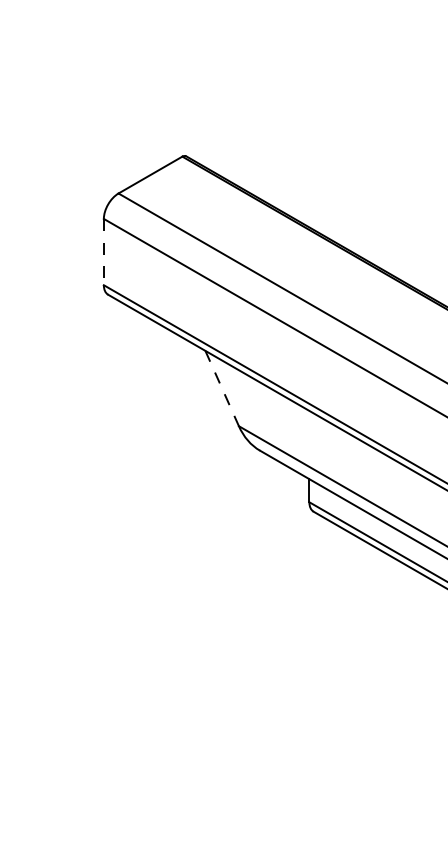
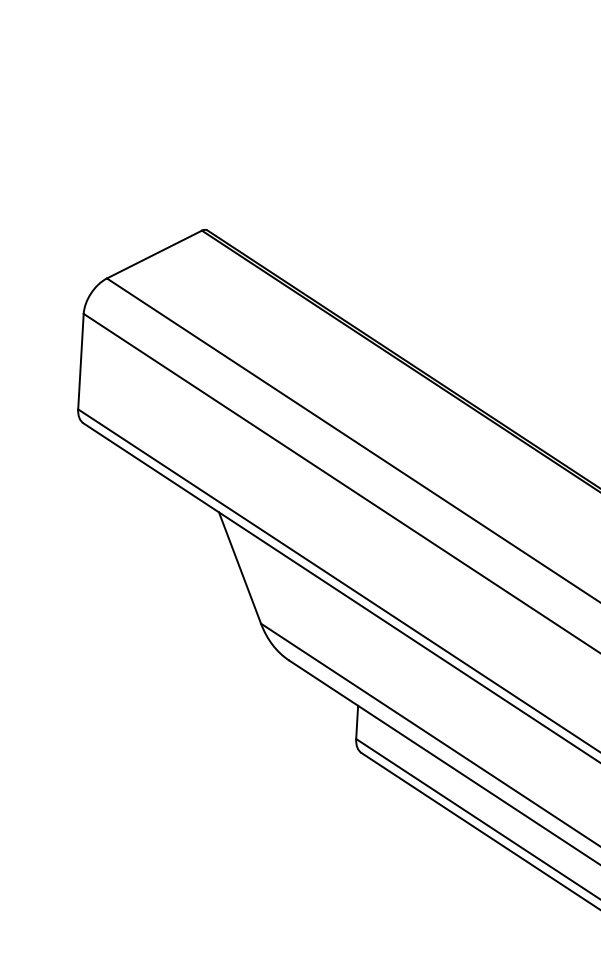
line: (103, 252) -> (80, 362), dashed -> solid
line: (222, 389) -> (240, 569), dashed -> solid

